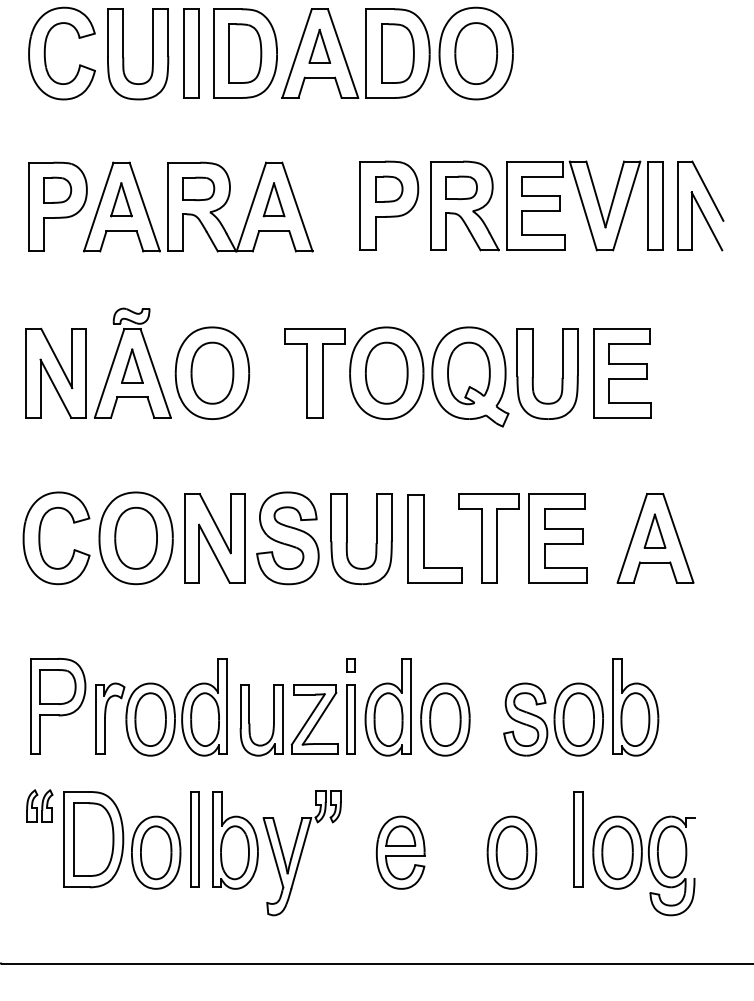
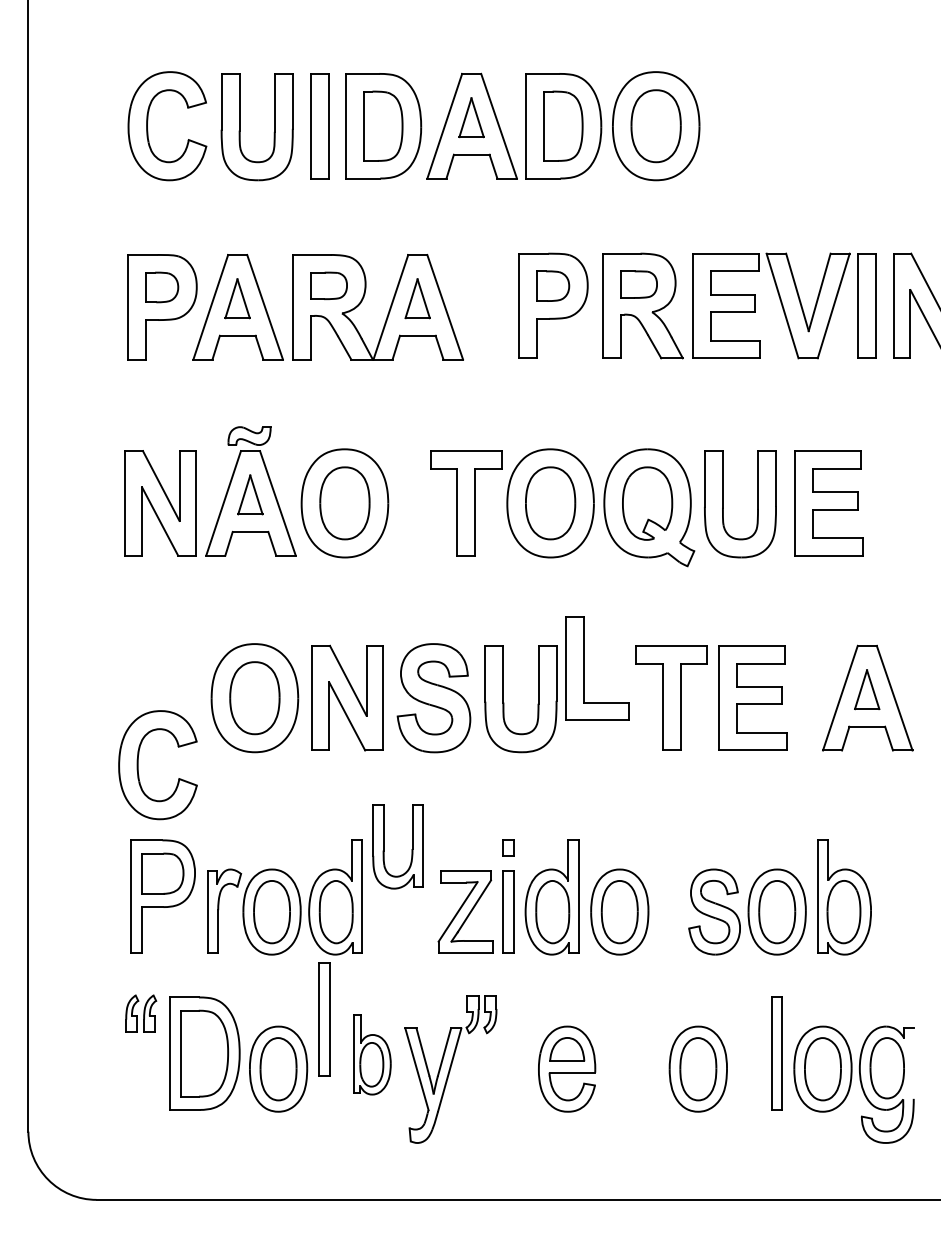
part: (40, 538) -> (138, 765), moved
part: (423, 538) -> (584, 668), moved
part: (250, 719) -> (384, 846), moved
part: (195, 839) -> (324, 1019), moved
part: (235, 840) -> (372, 1054), size x0.7

